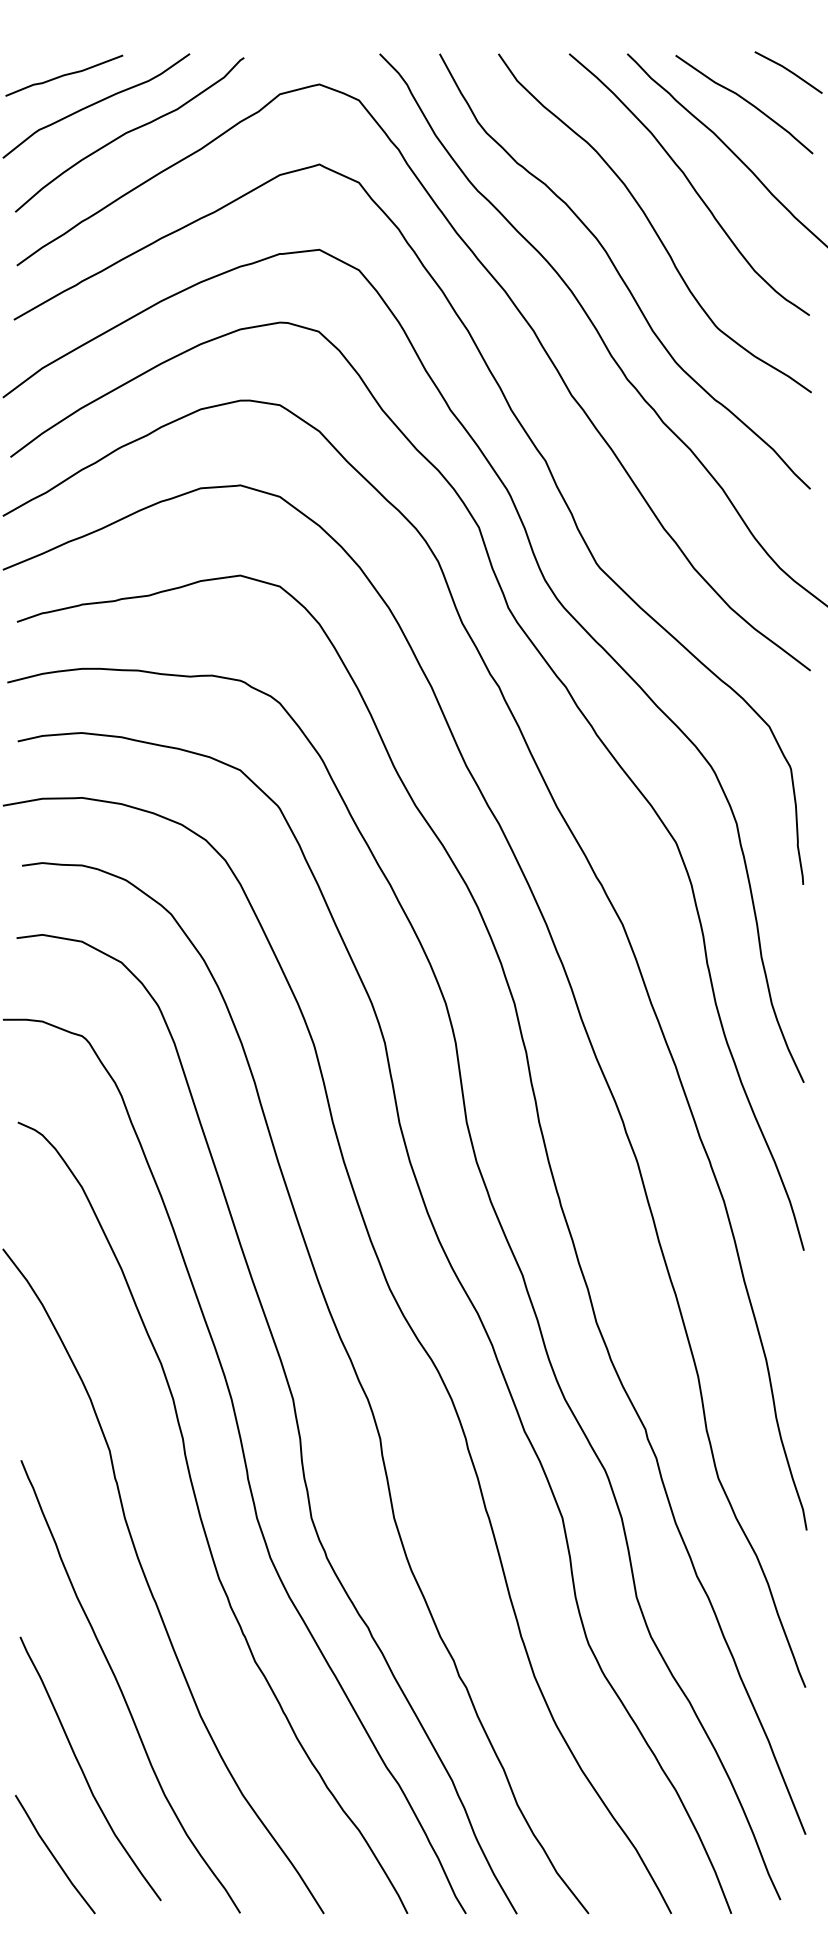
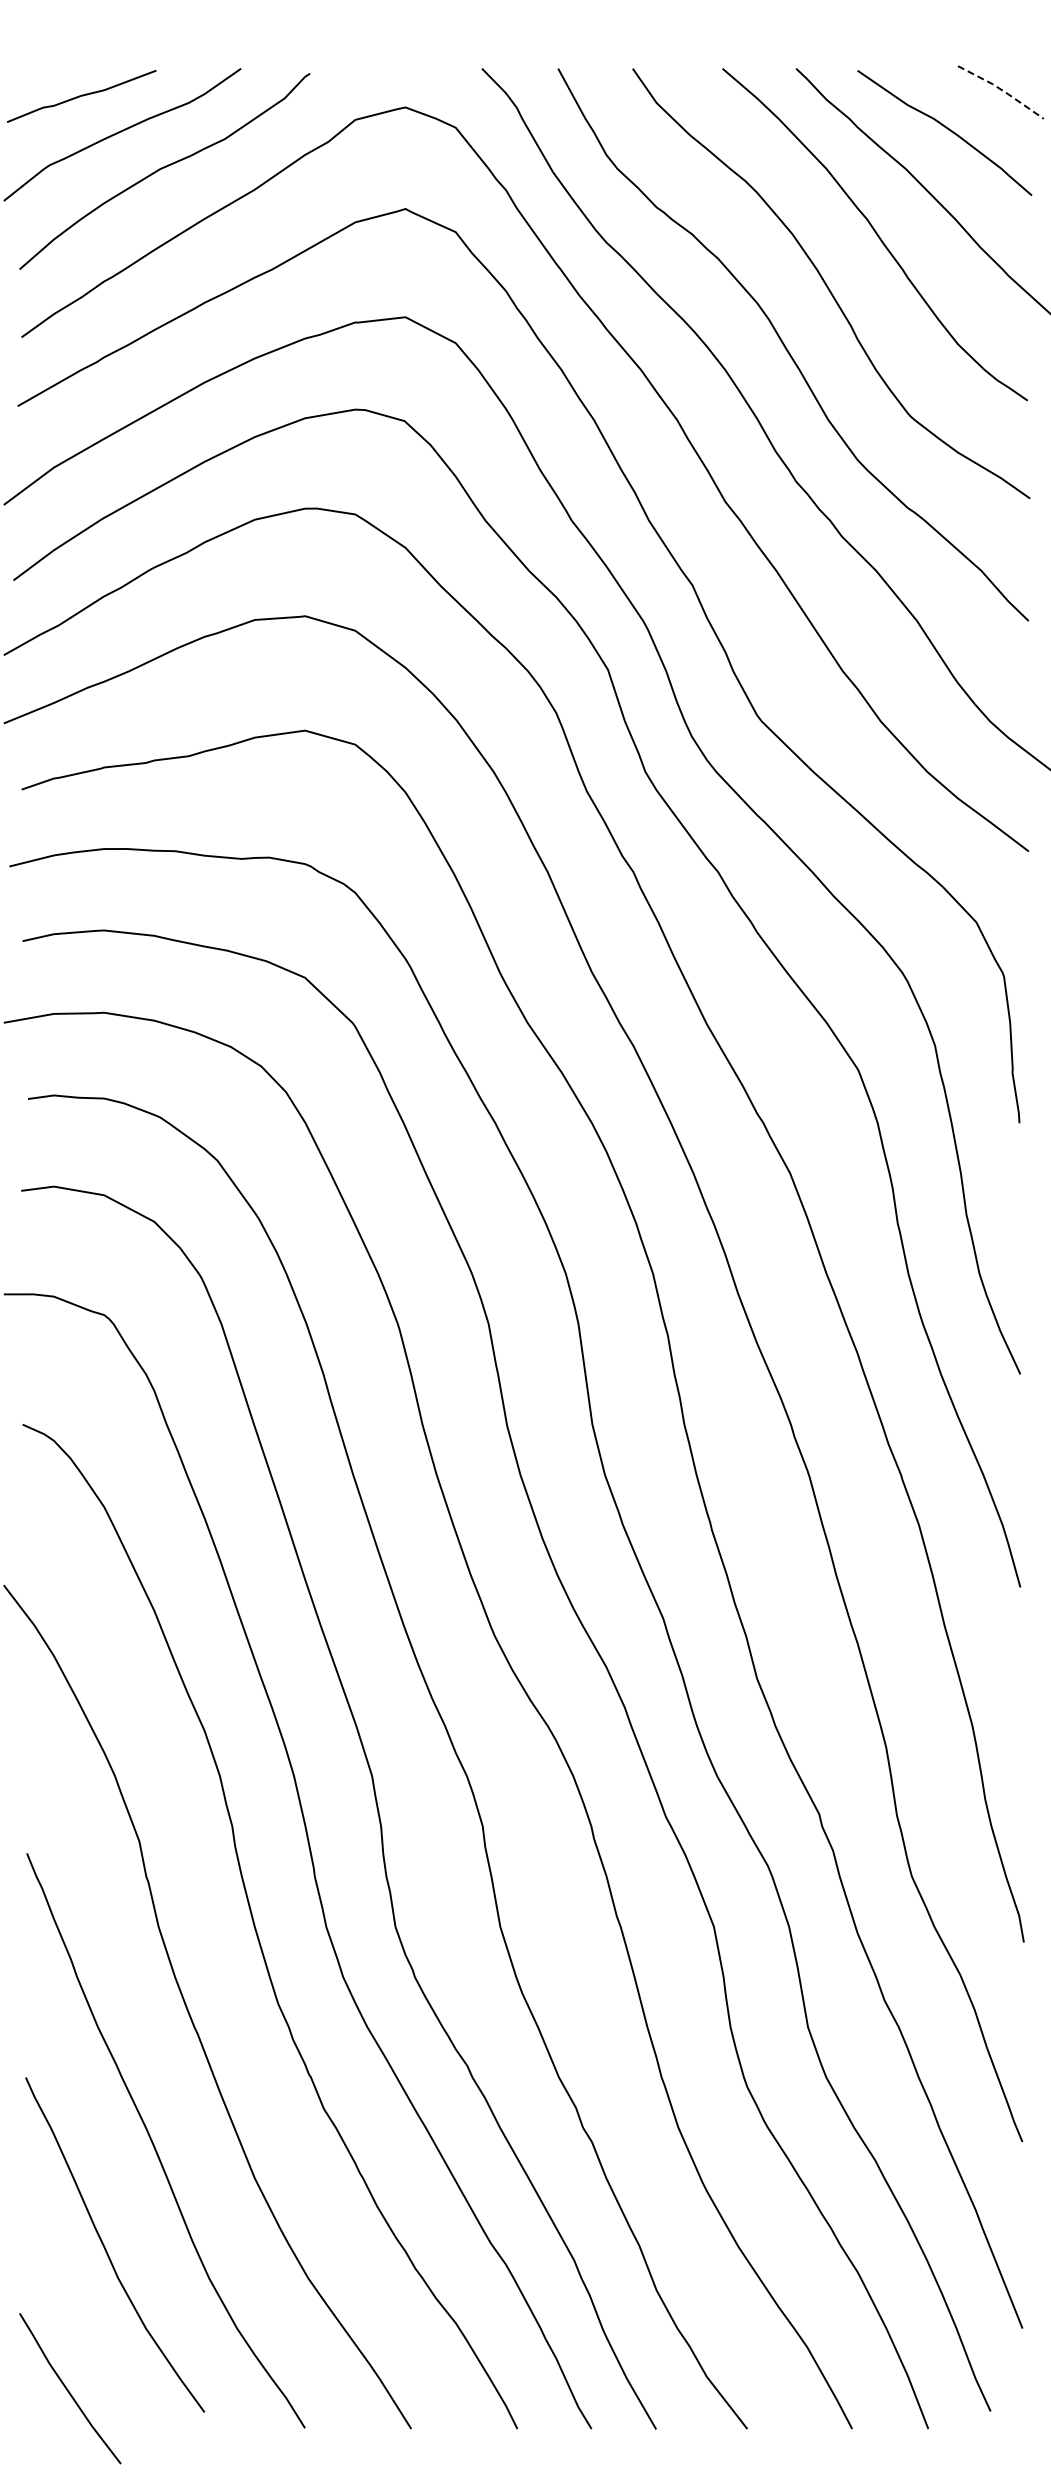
line: (789, 71) -> (1002, 90), solid -> dashed
line: (53, 1855) -> (68, 2389), moved

